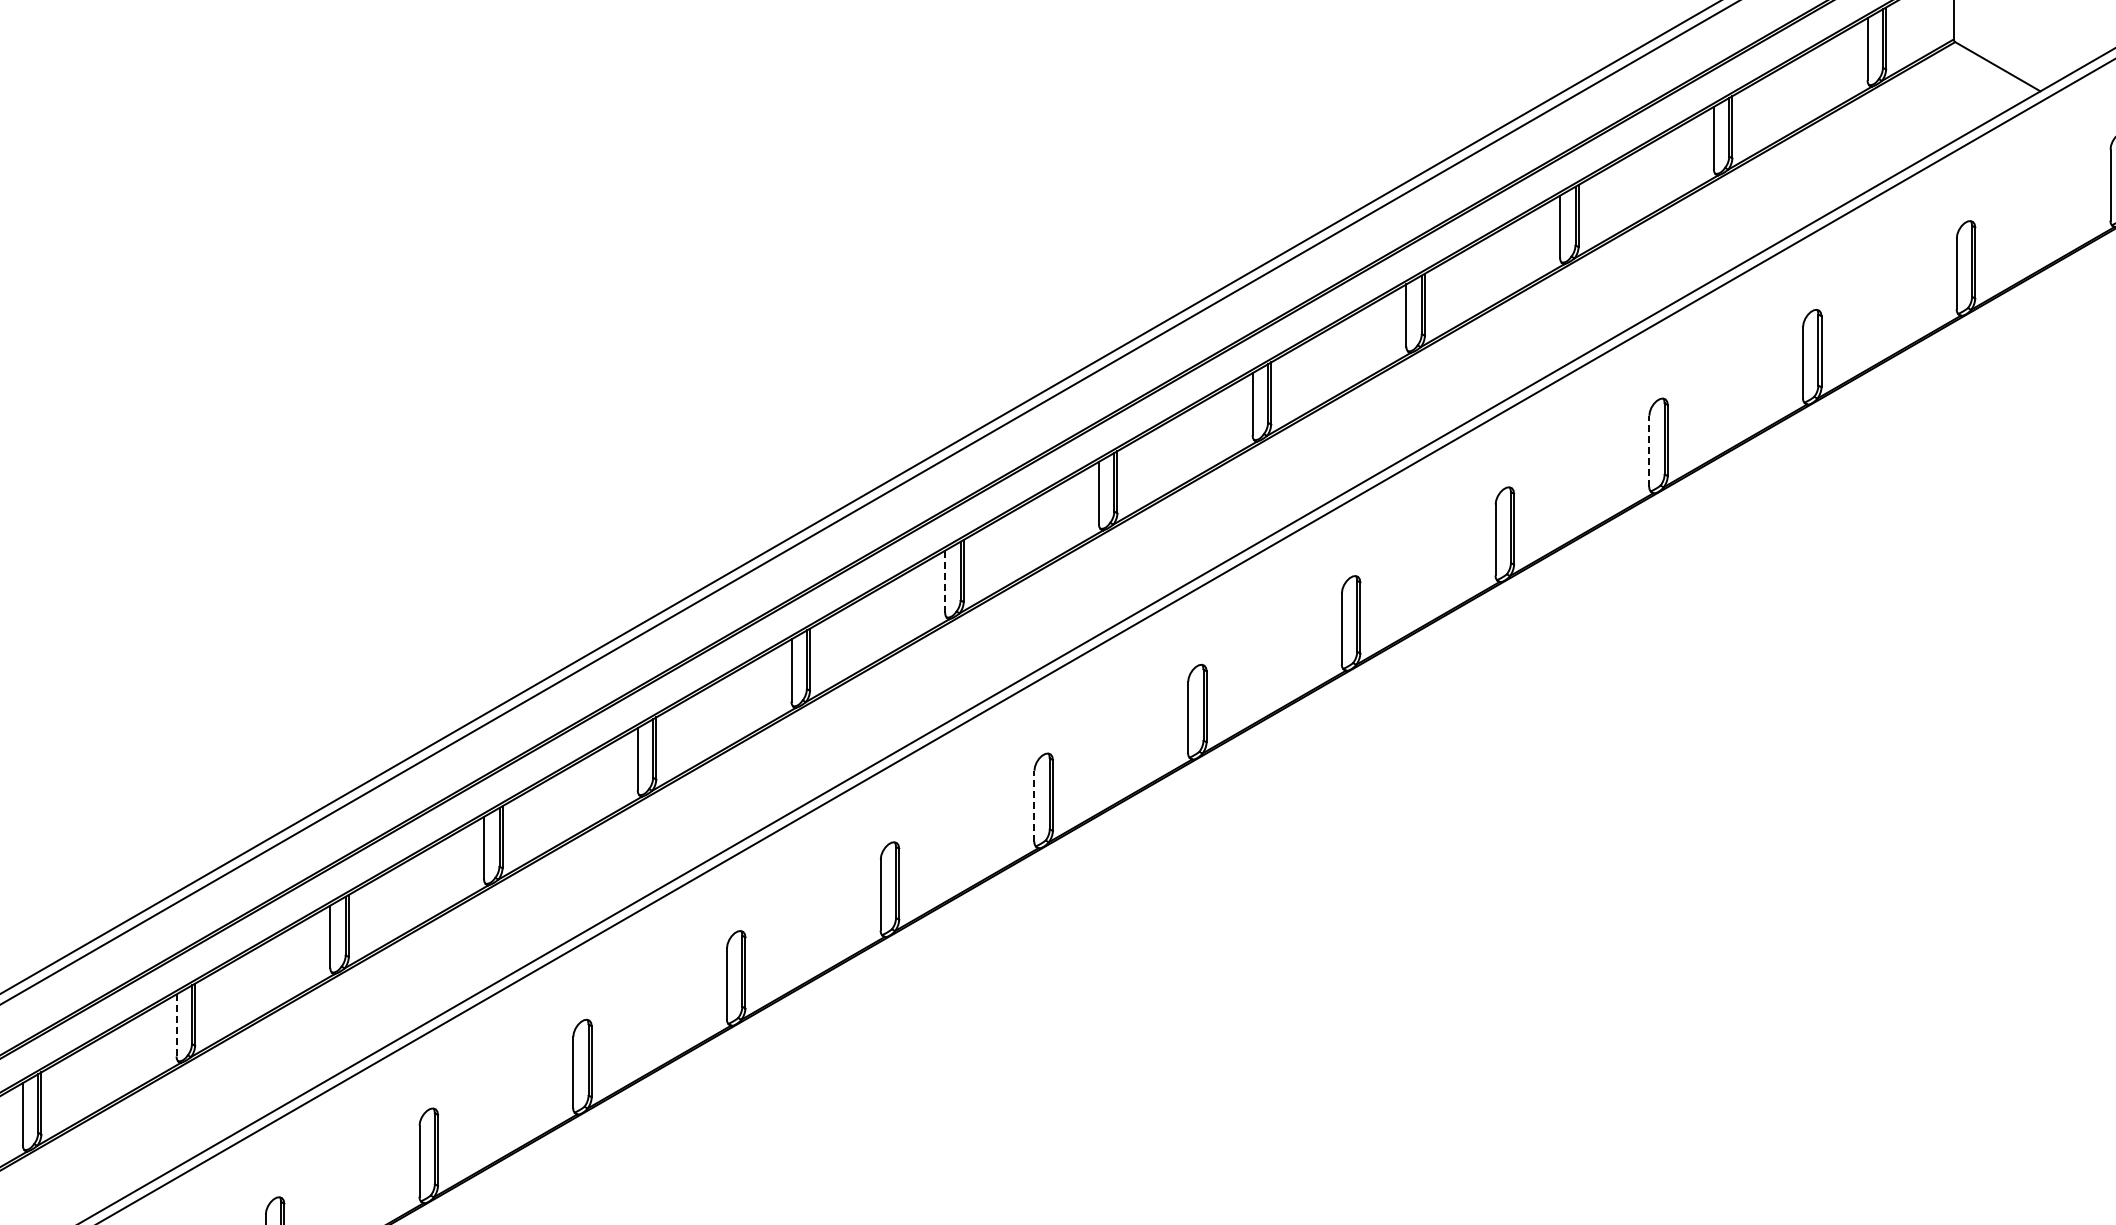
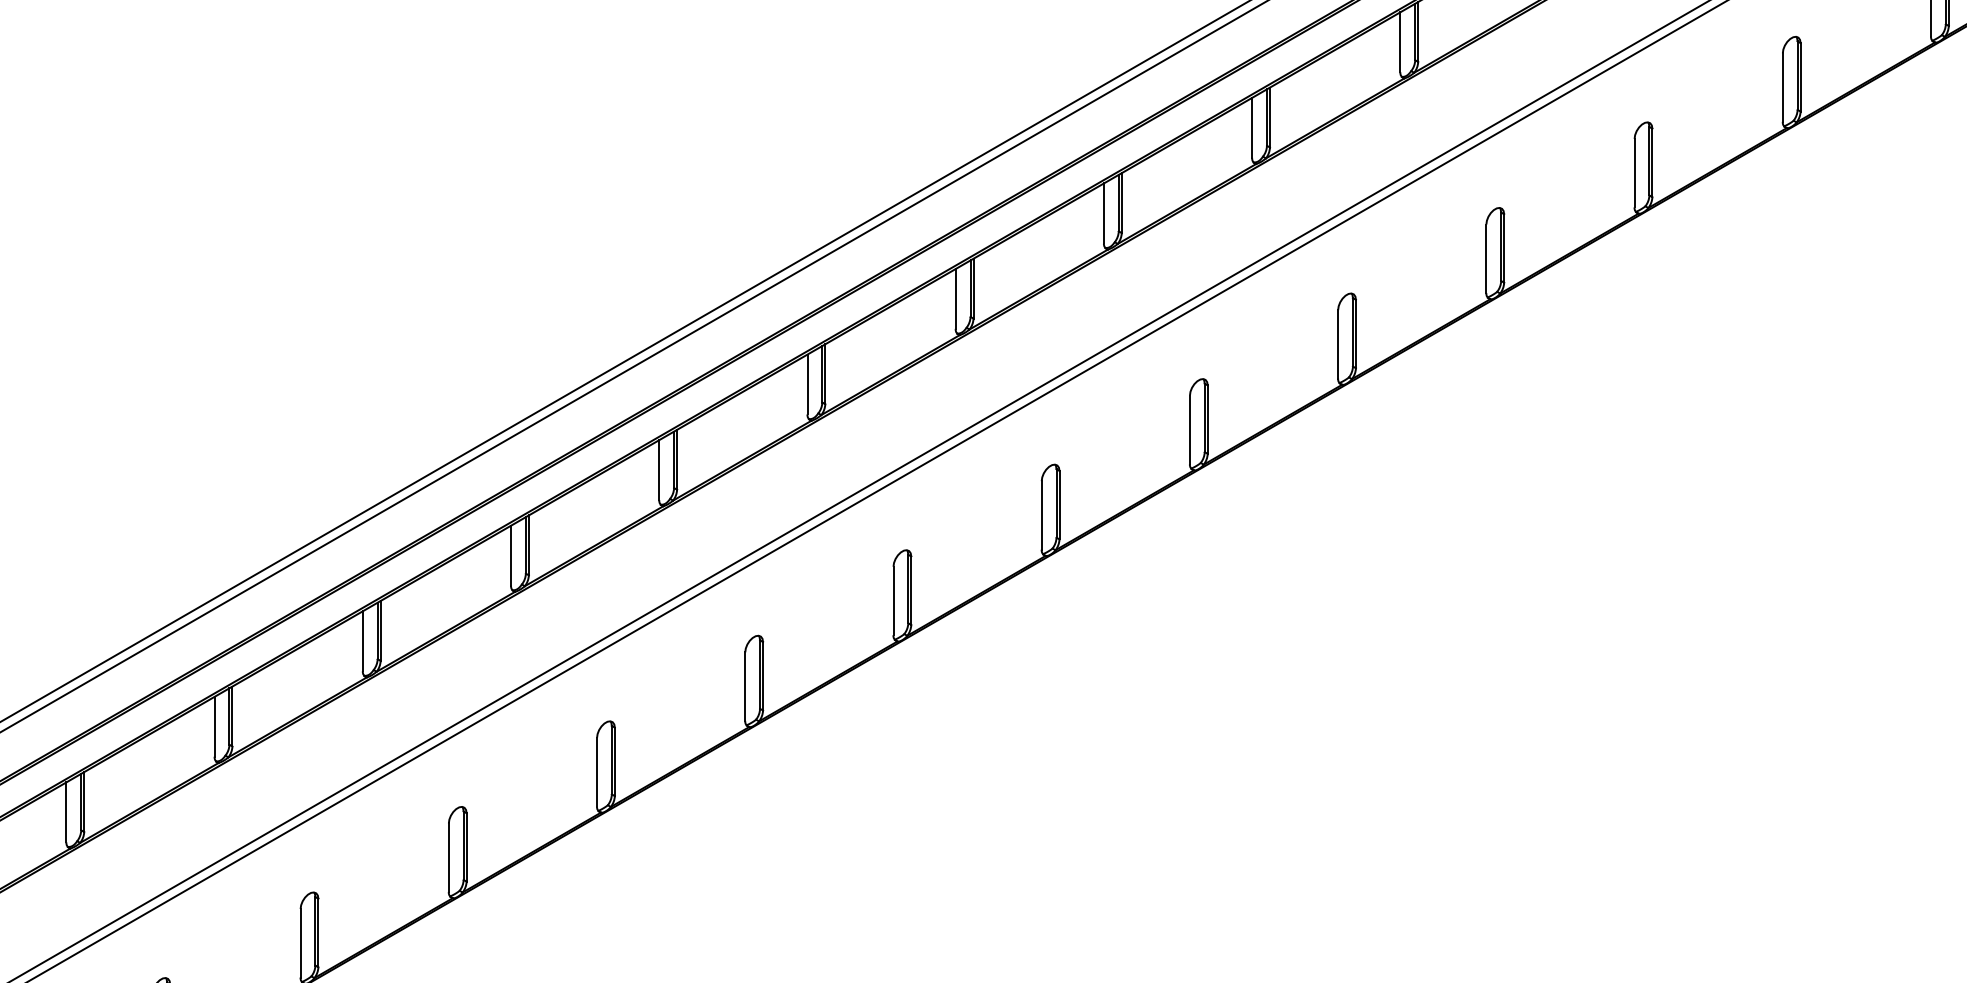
line: (1649, 451) -> (1486, 259), dashed -> solid
line: (945, 581) -> (807, 384), dashed -> solid
line: (1034, 806) -> (893, 601), dashed -> solid
line: (176, 1024) -> (66, 811), dashed -> solid

